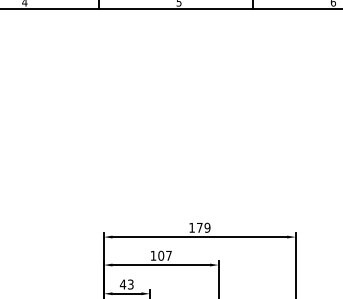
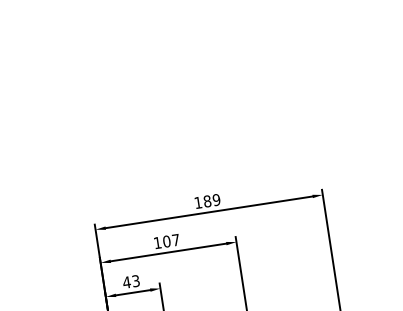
text: (199, 227) -> (207, 201), 179 -> 189

